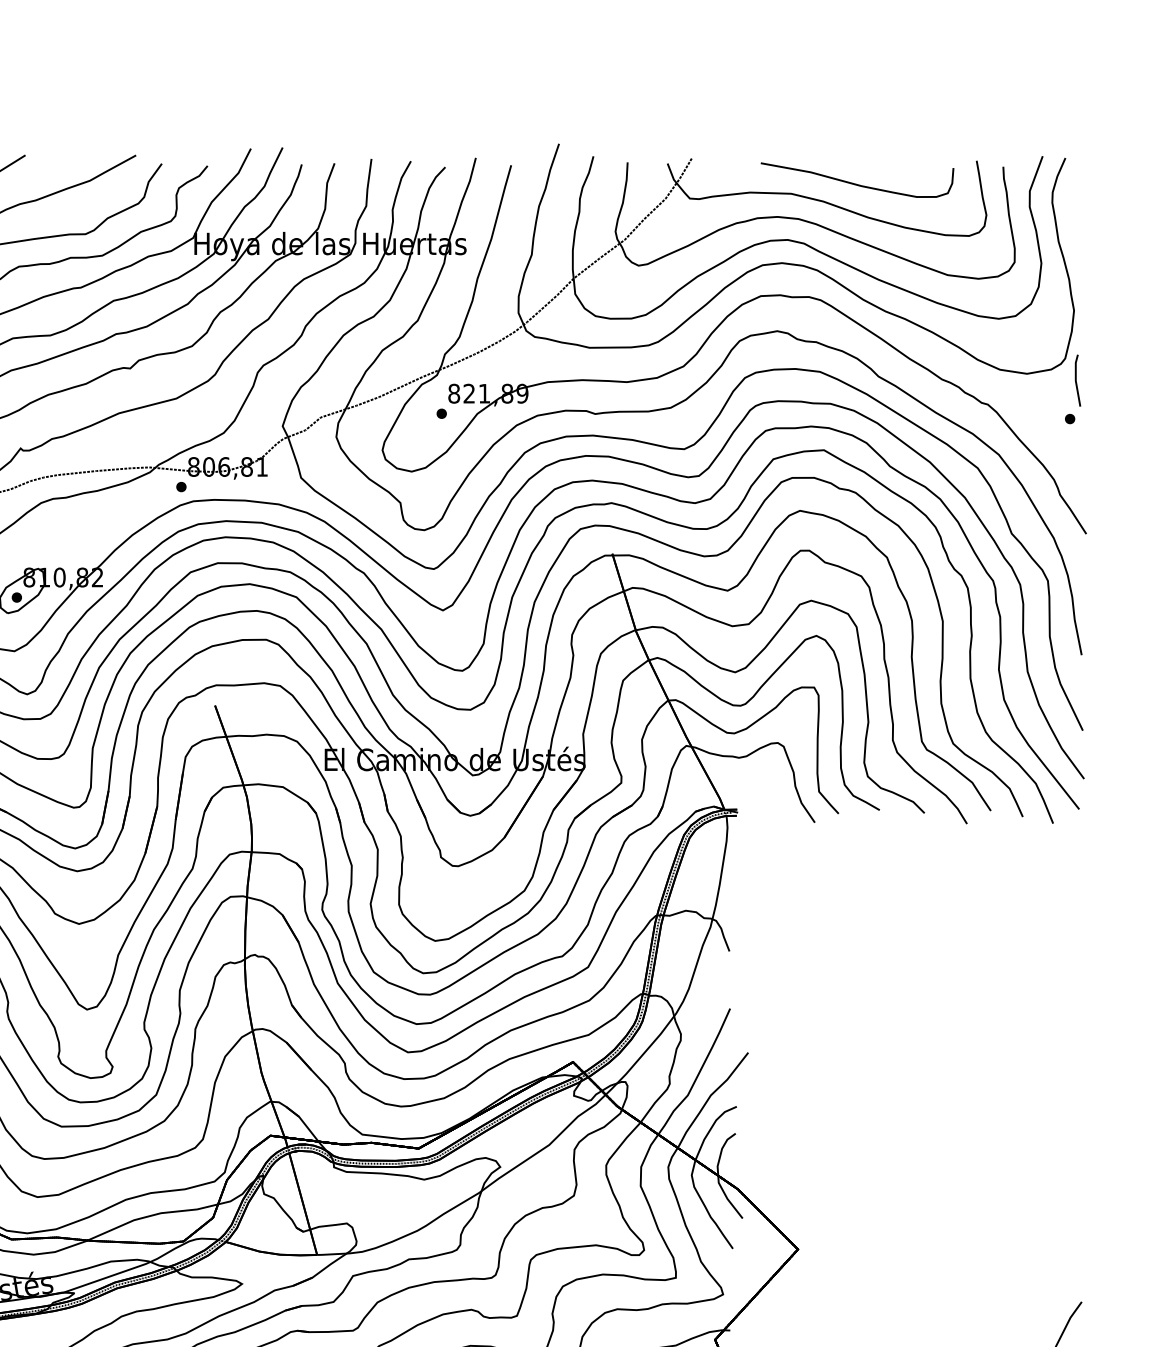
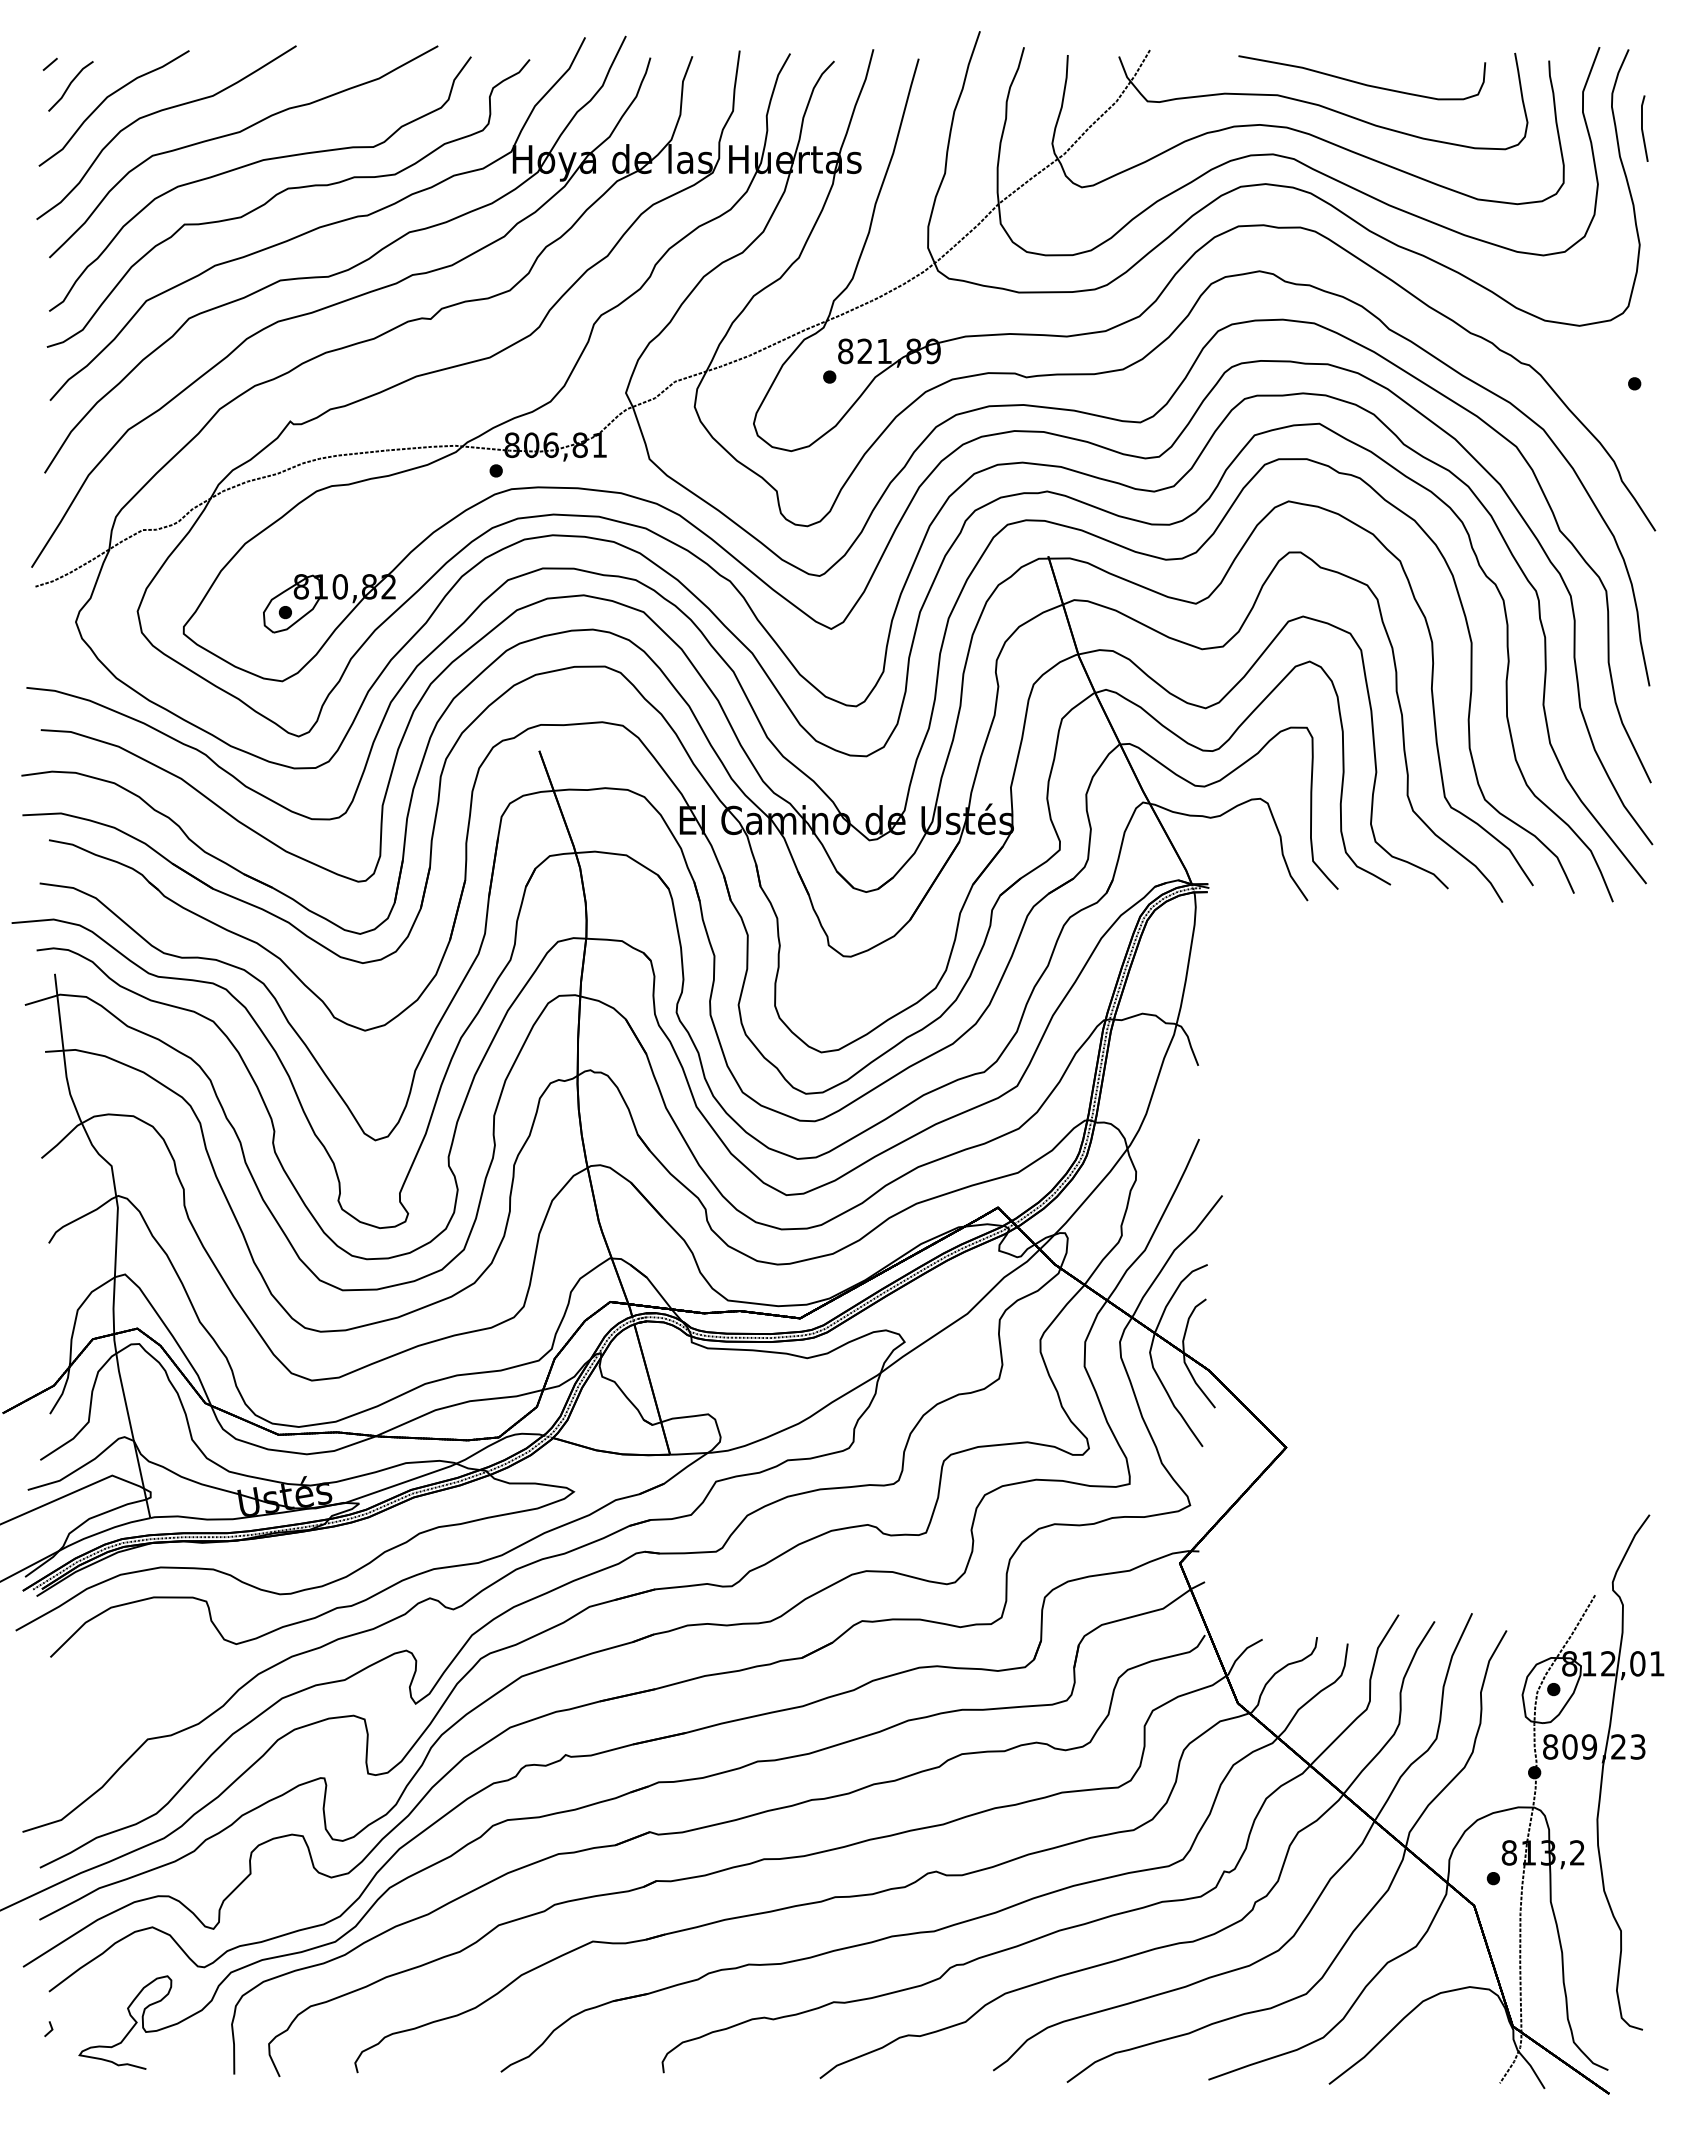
line: (1076, 380) -> (1642, 128), moved

